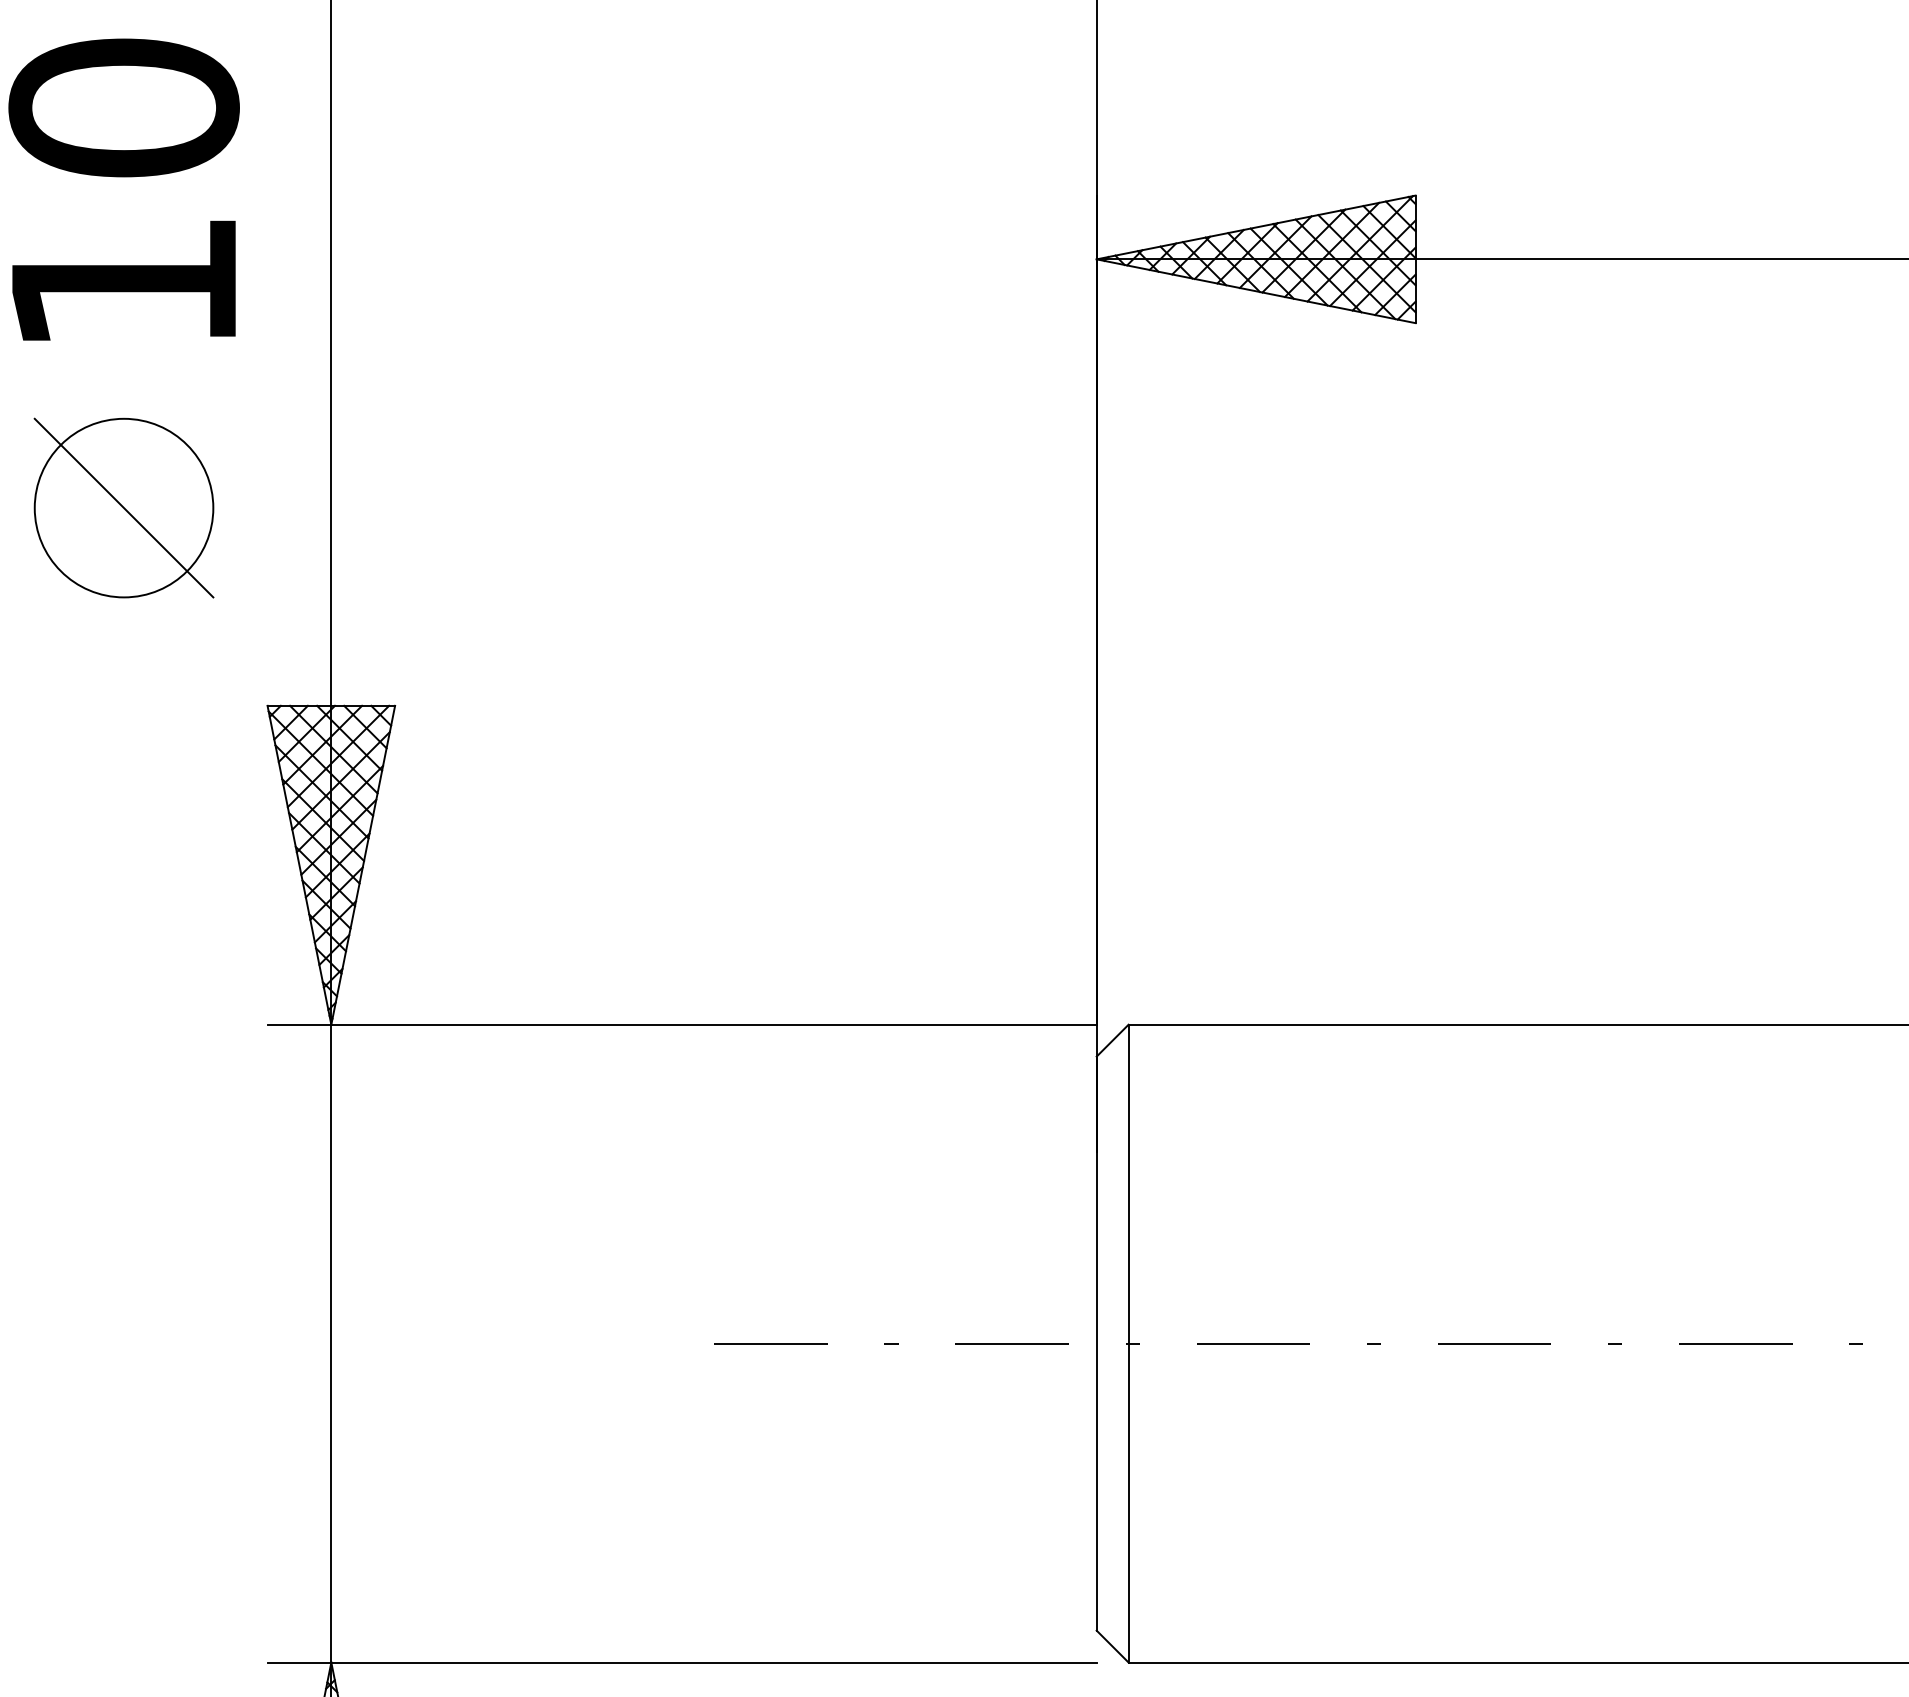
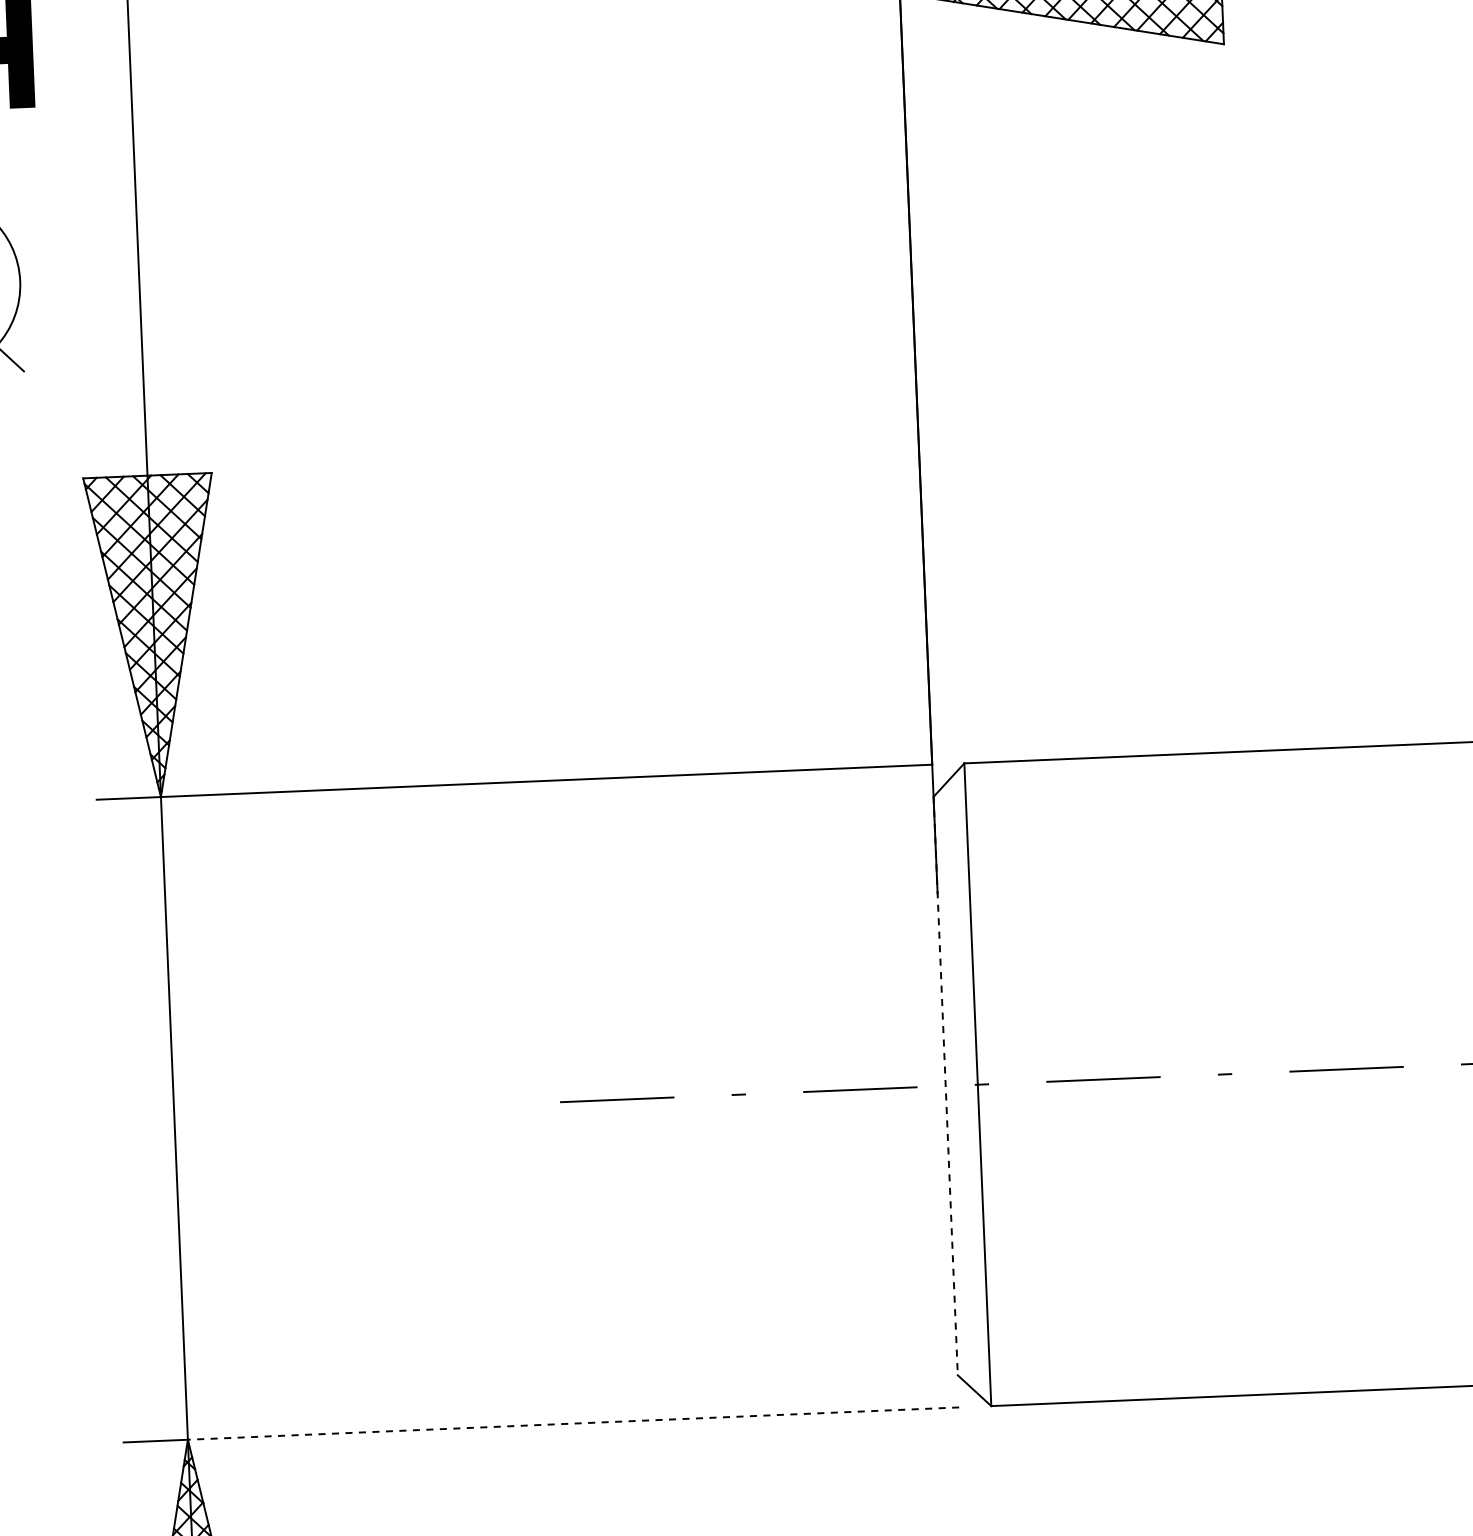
line: (1096, 1344) -> (945, 1086), solid -> dashed
line: (714, 1662) -> (574, 1423), solid -> dashed

